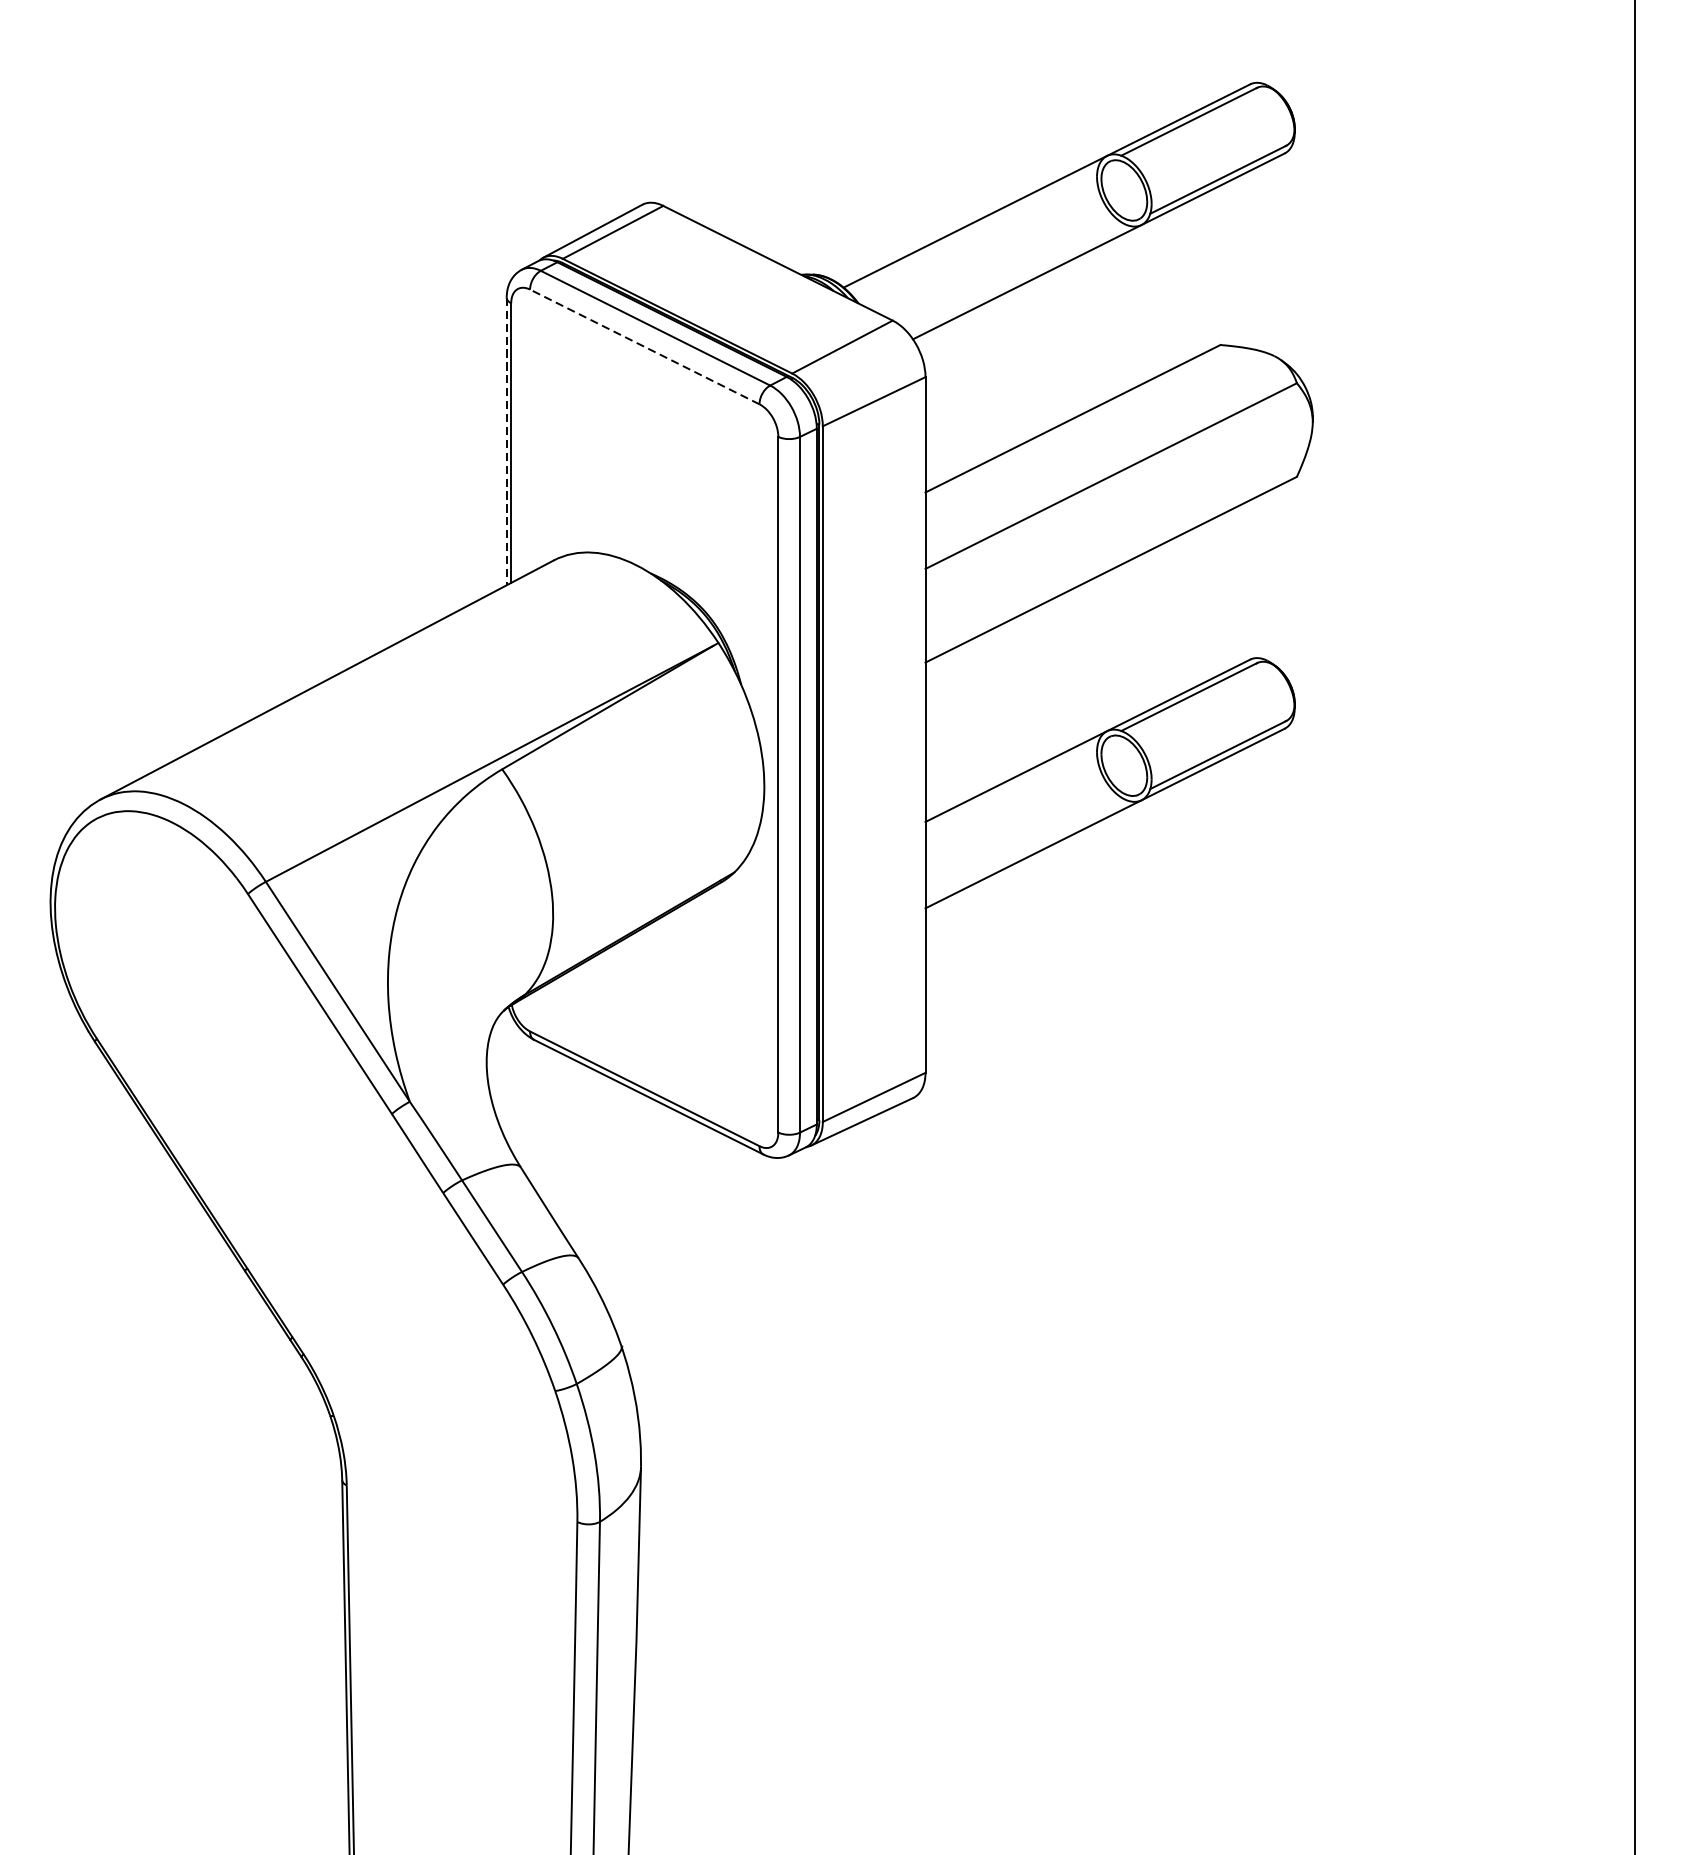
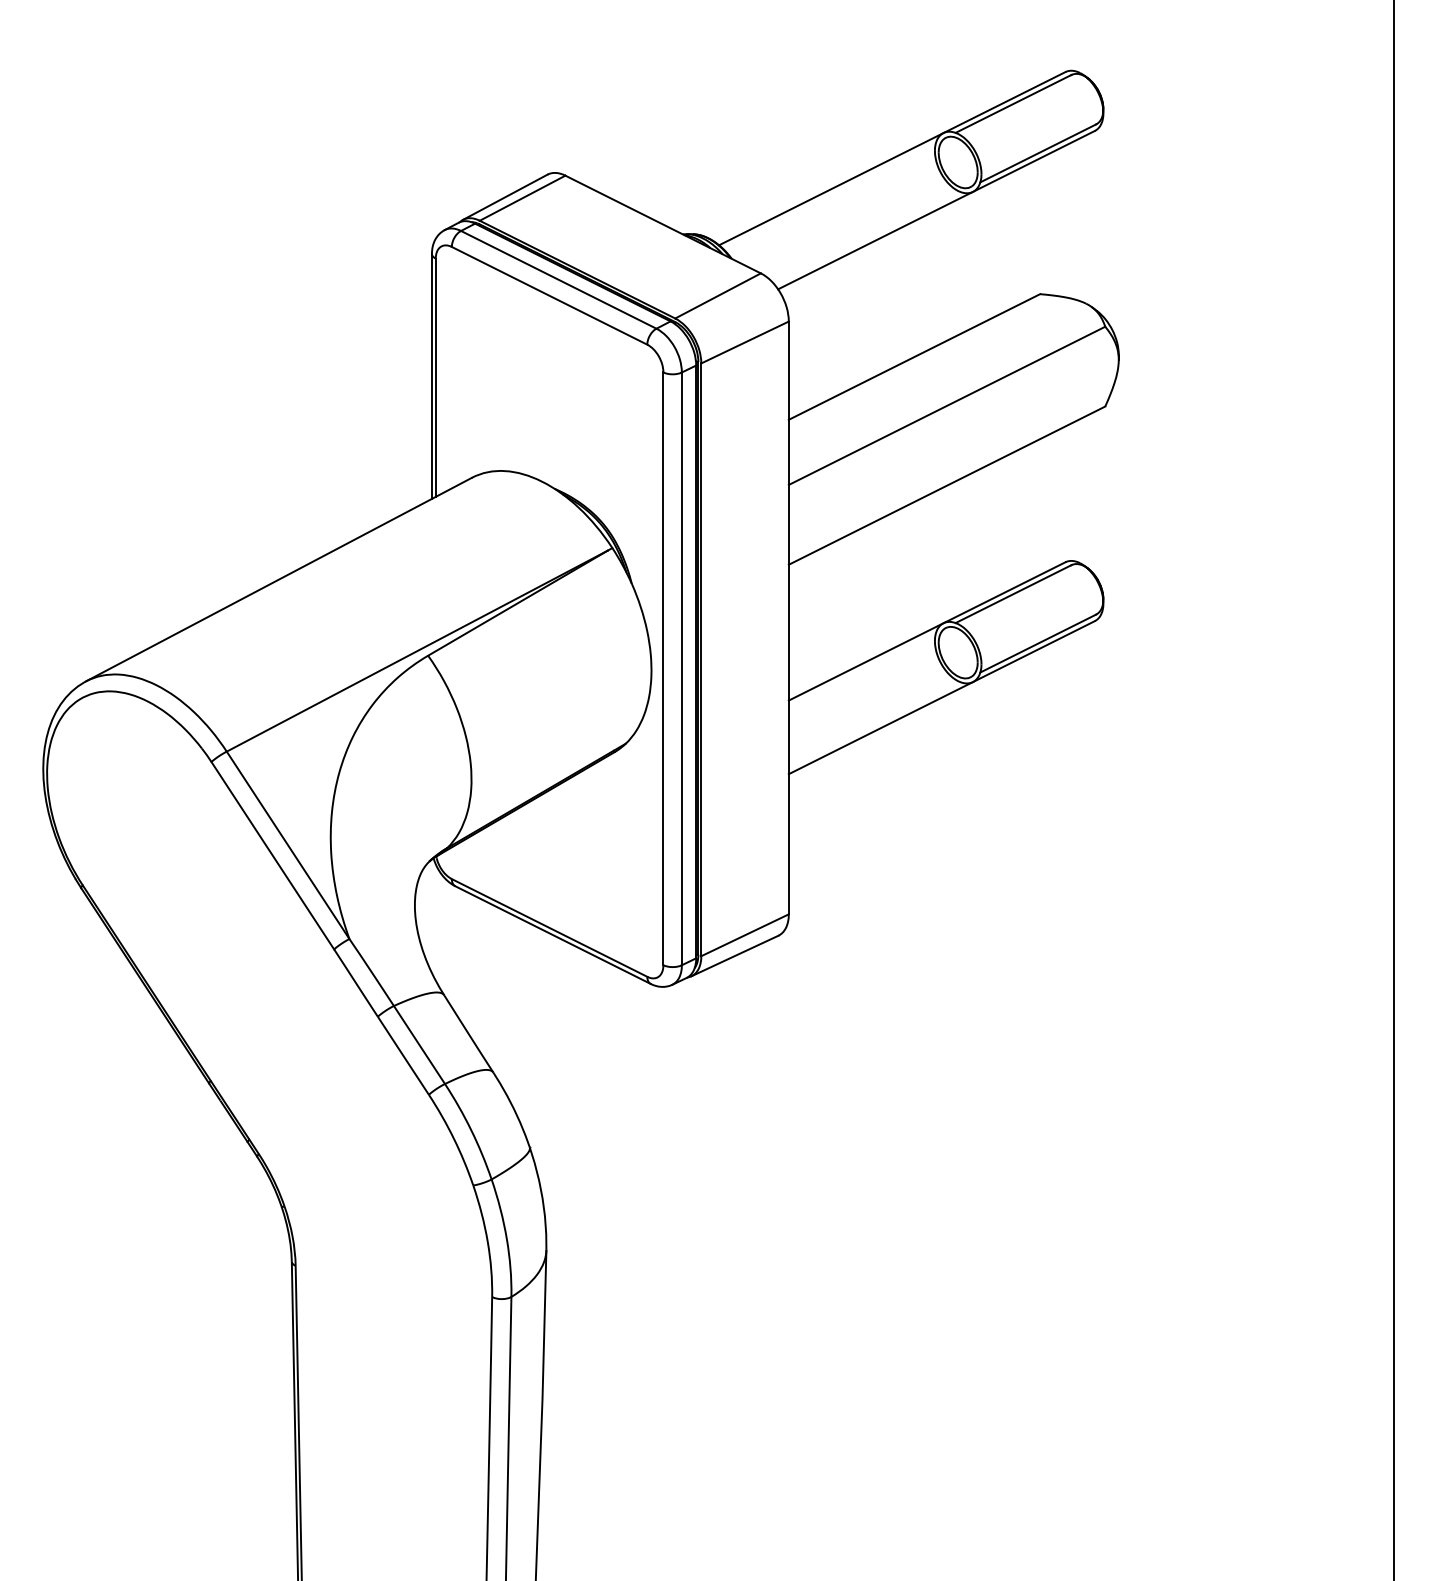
line: (644, 346) -> (549, 295), dashed -> solid
line: (506, 441) -> (431, 376), dashed -> solid

